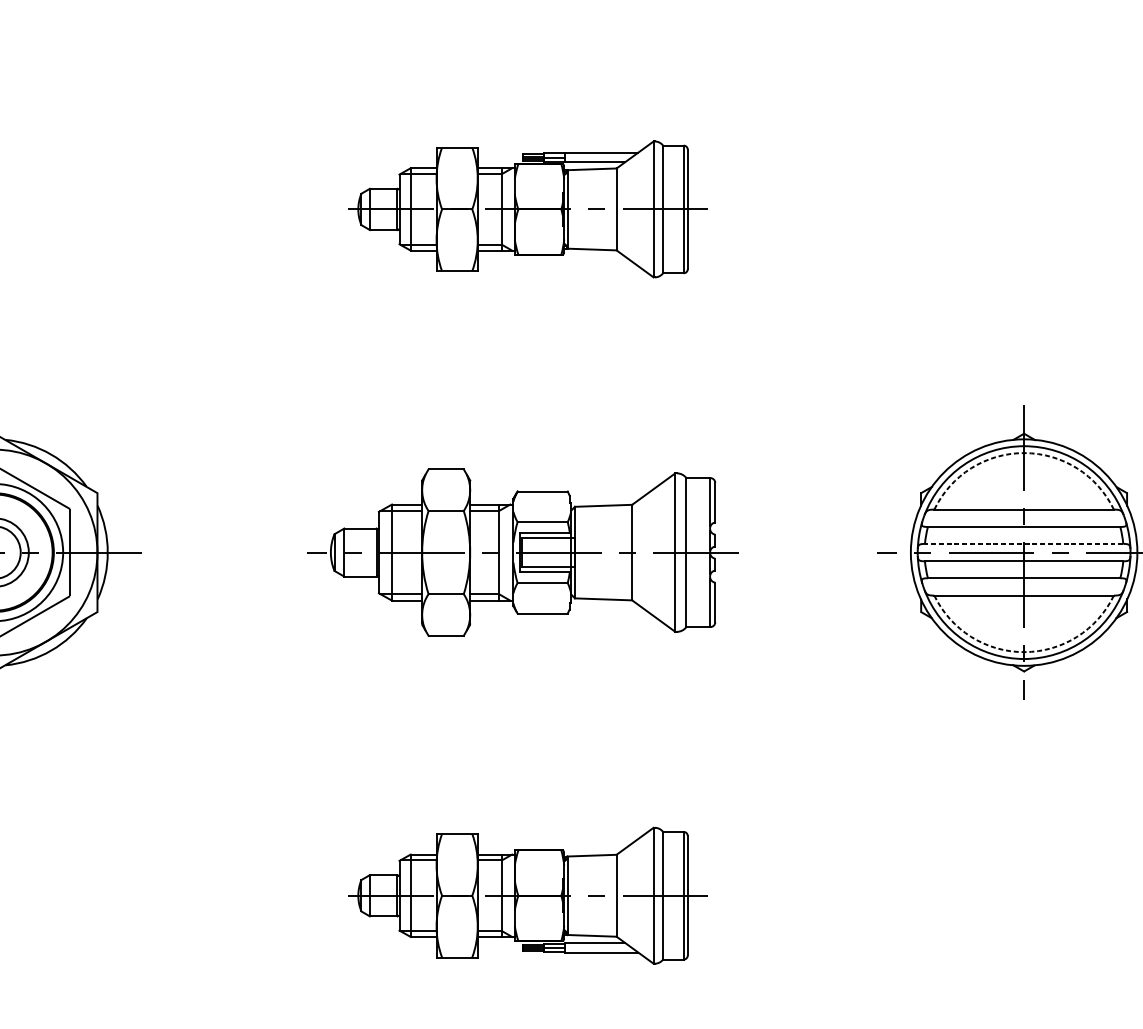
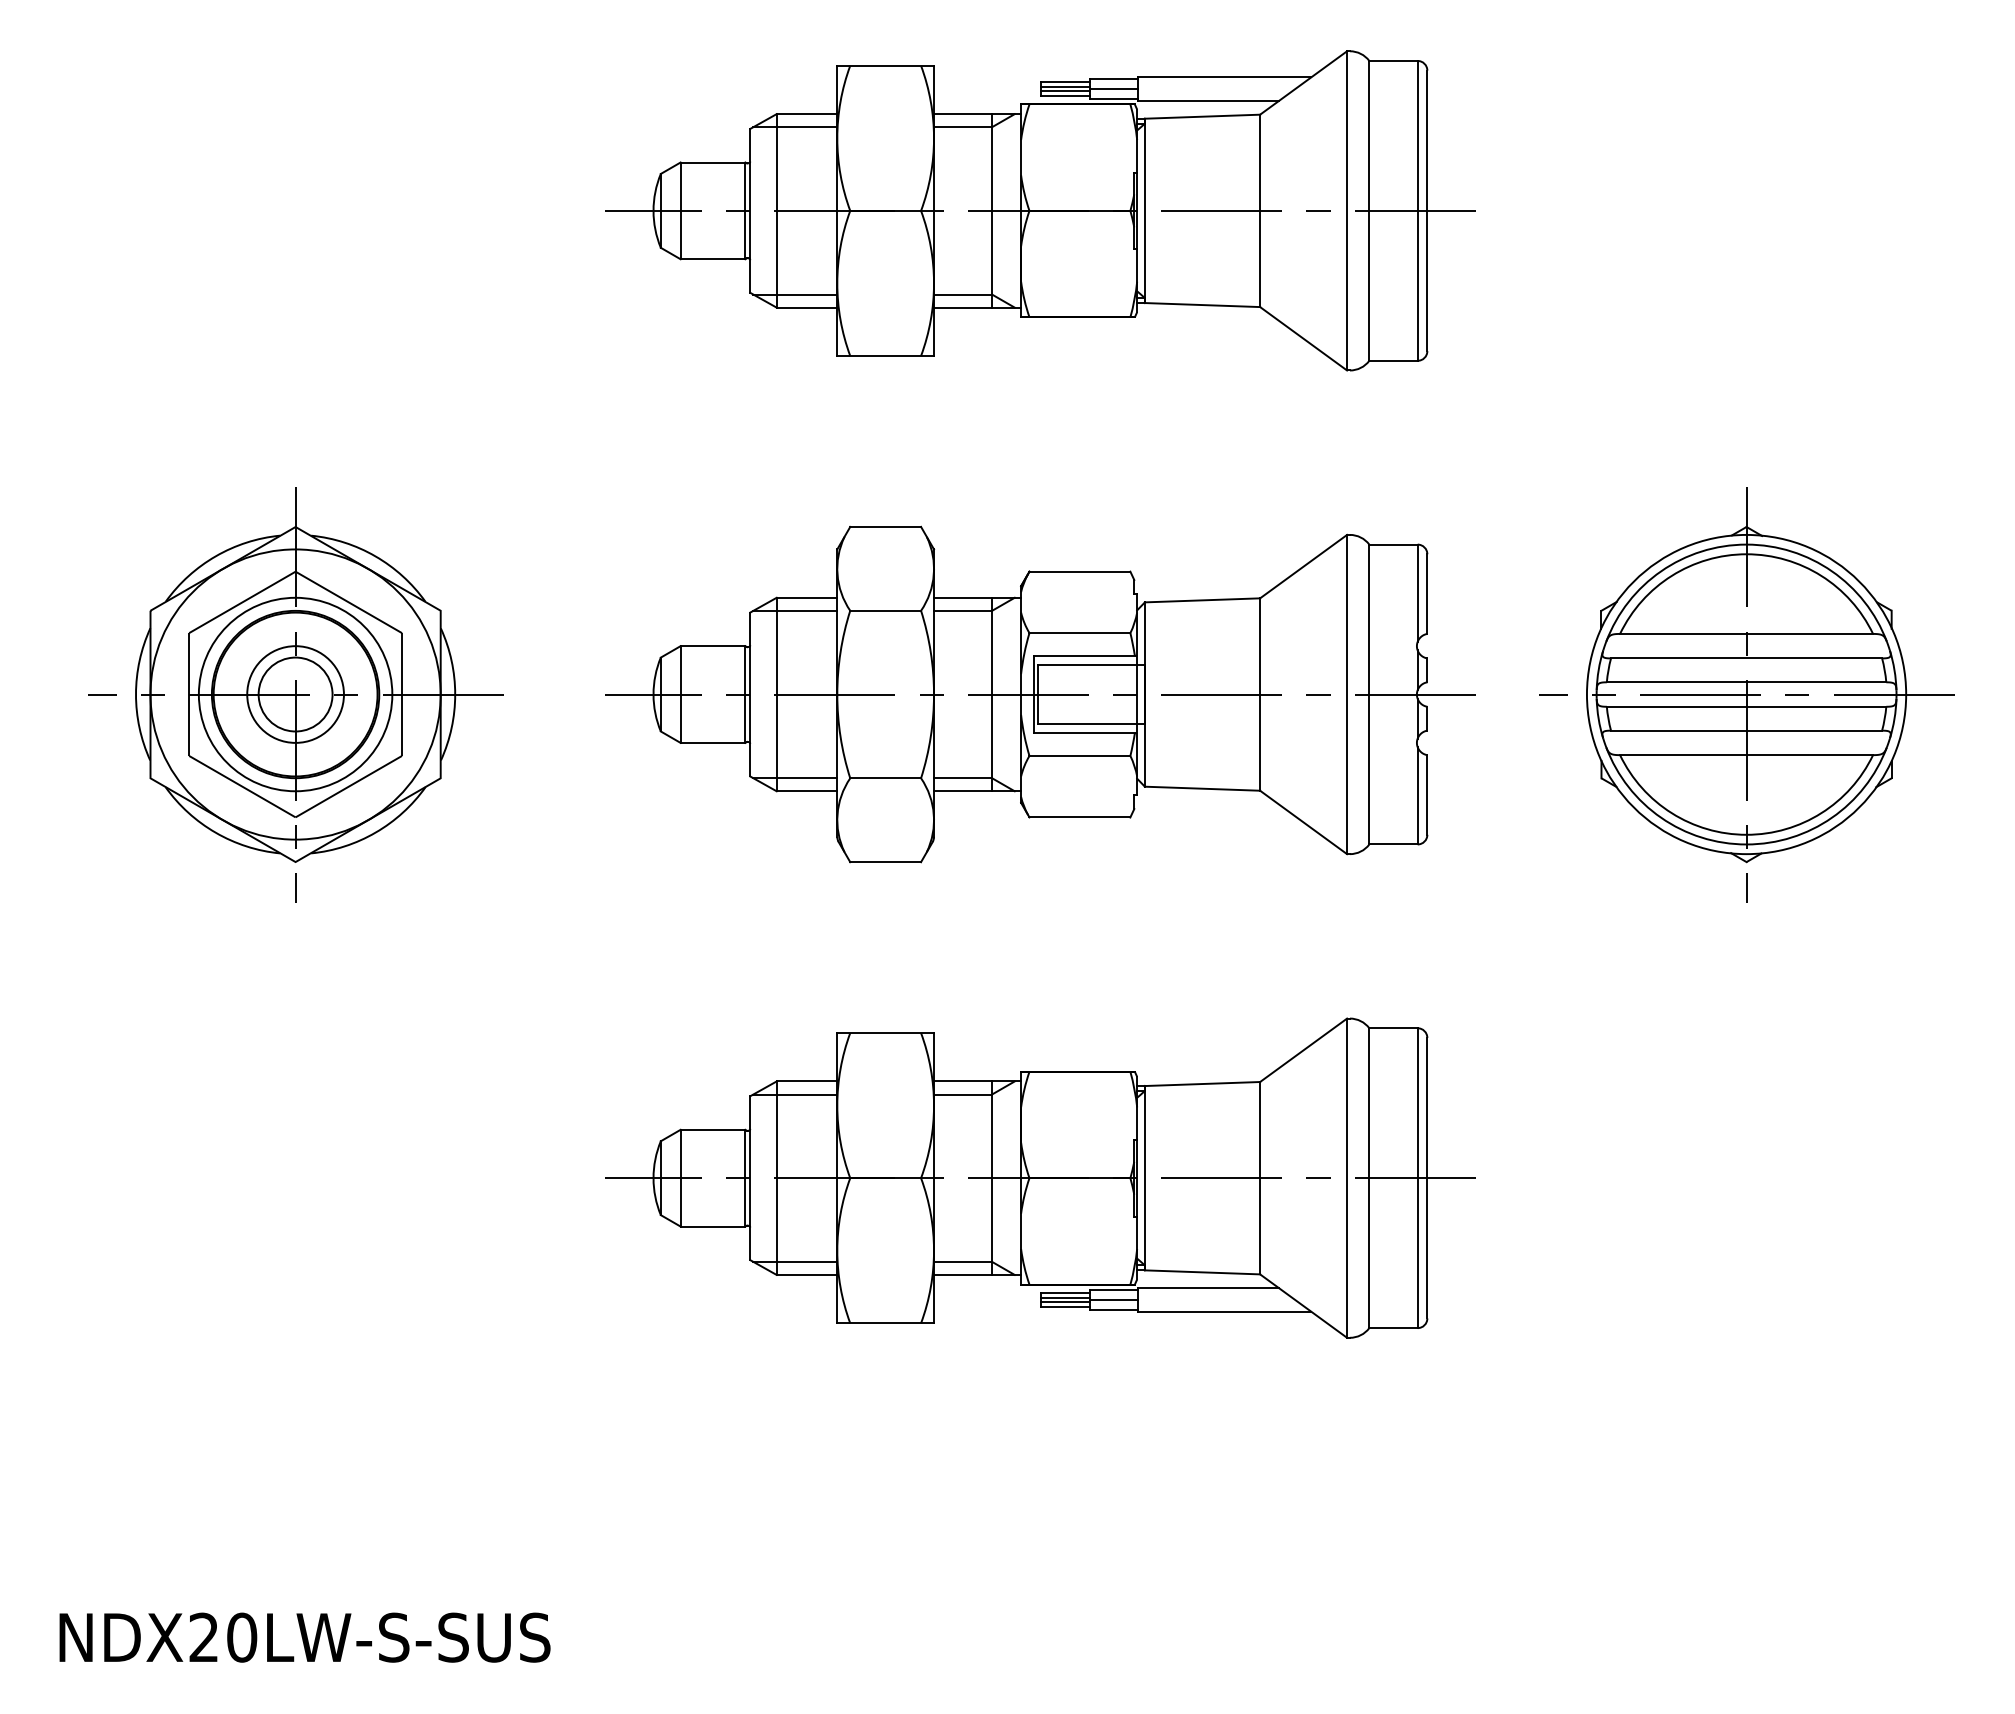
part: (523, 209) -> (1040, 210), size x1.67
arc: (1024, 453) -> (1746, 554), dashed -> solid
line: (1024, 544) -> (1746, 682), dashed -> solid
part: (523, 552) -> (1040, 694), size x1.43
arc: (1024, 651) -> (1746, 834), dashed -> solid
part: (523, 895) -> (1040, 1177), size x1.67

